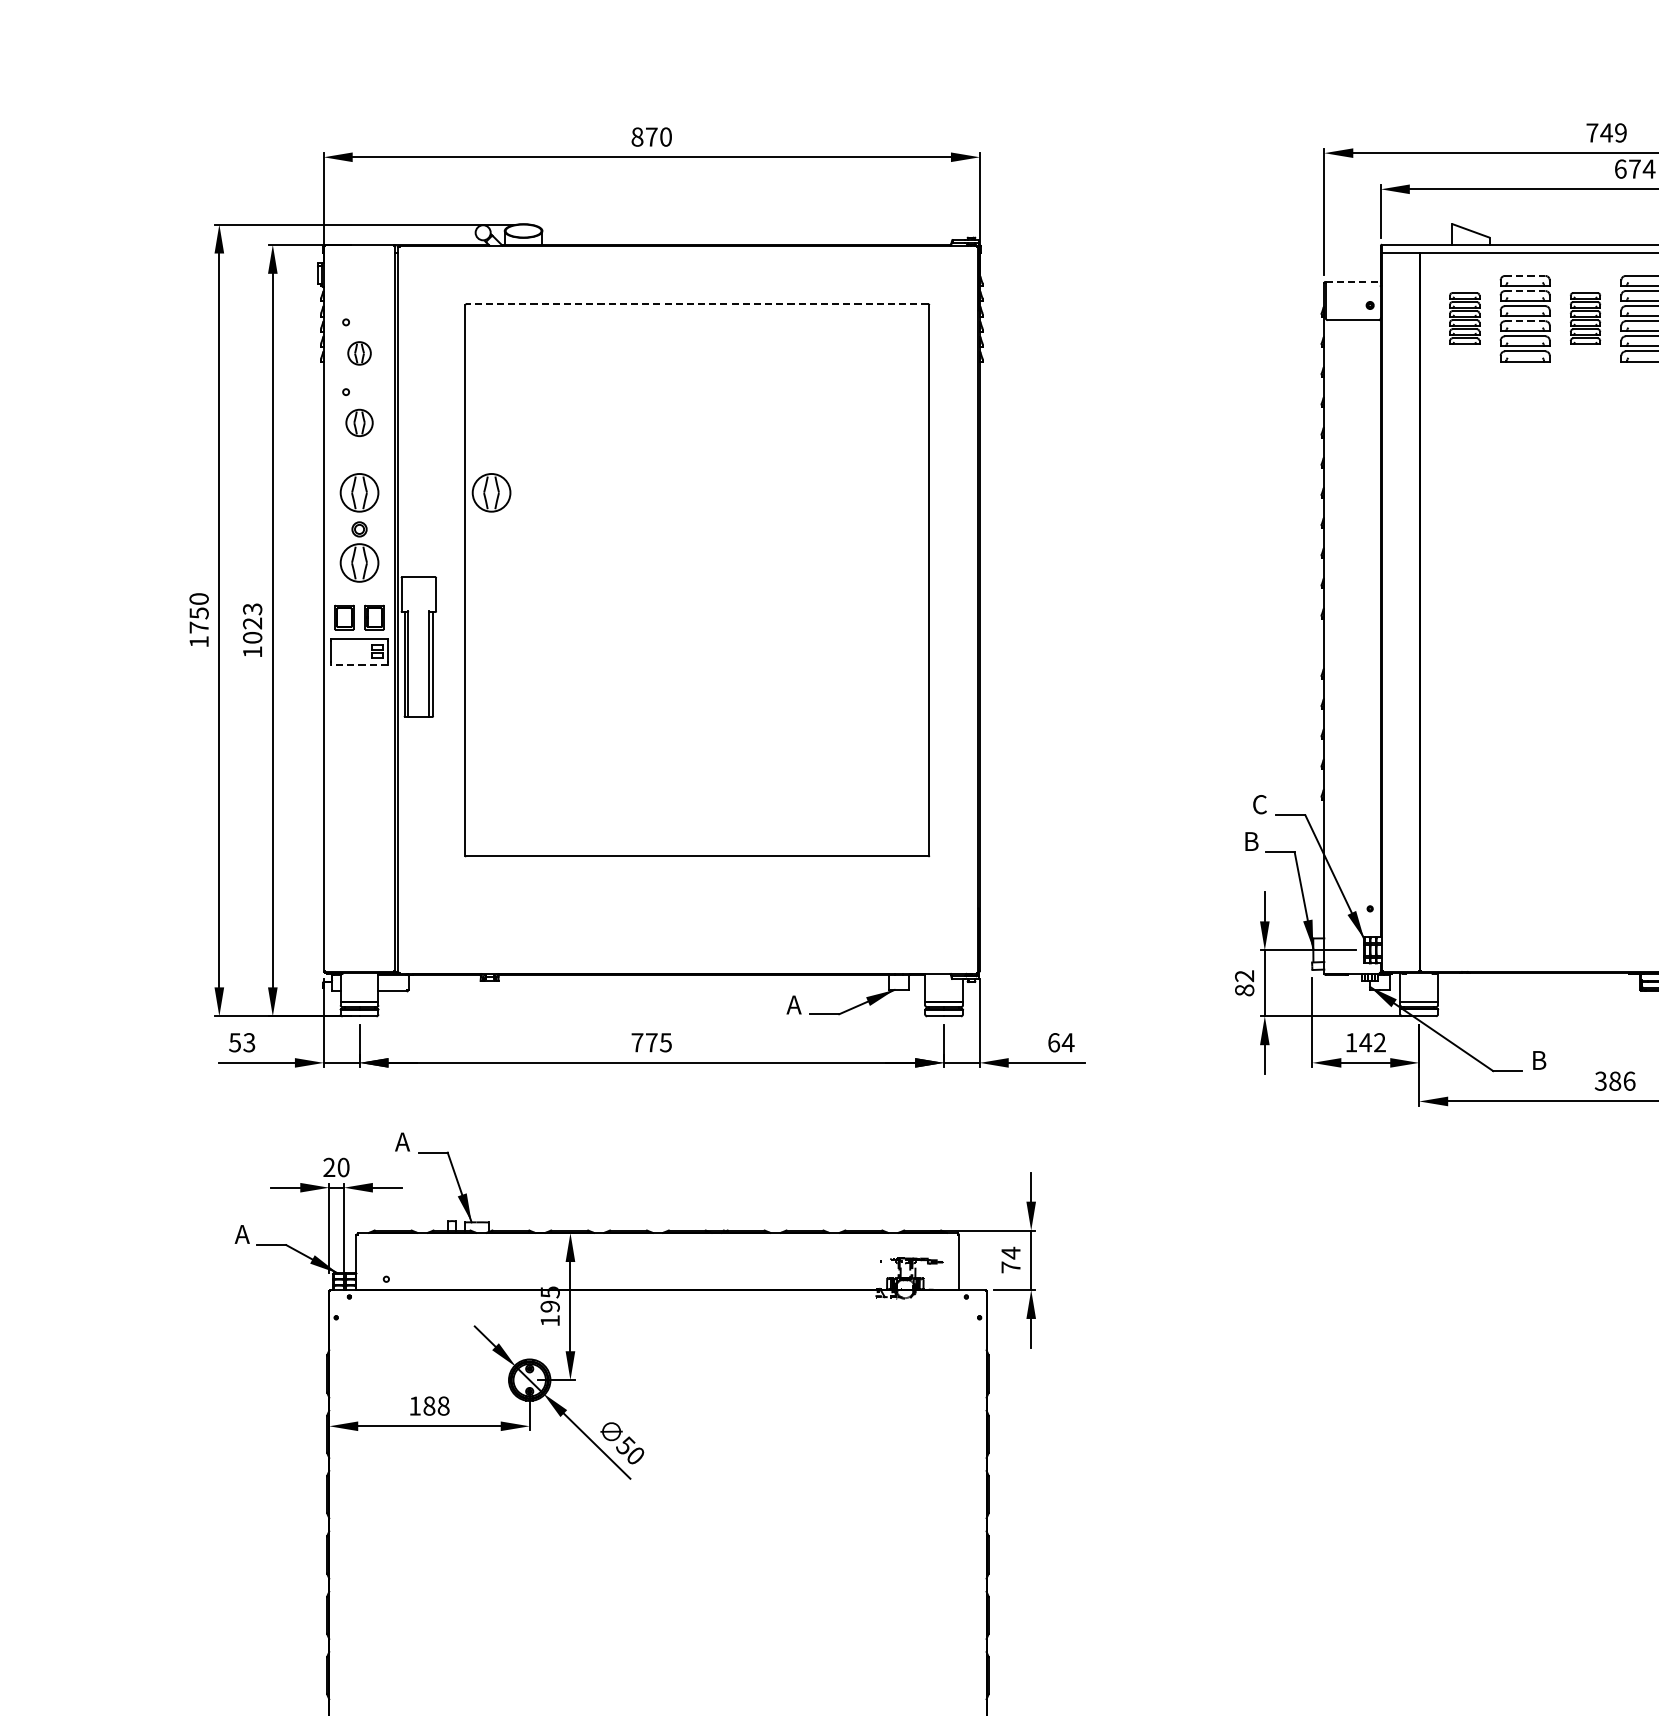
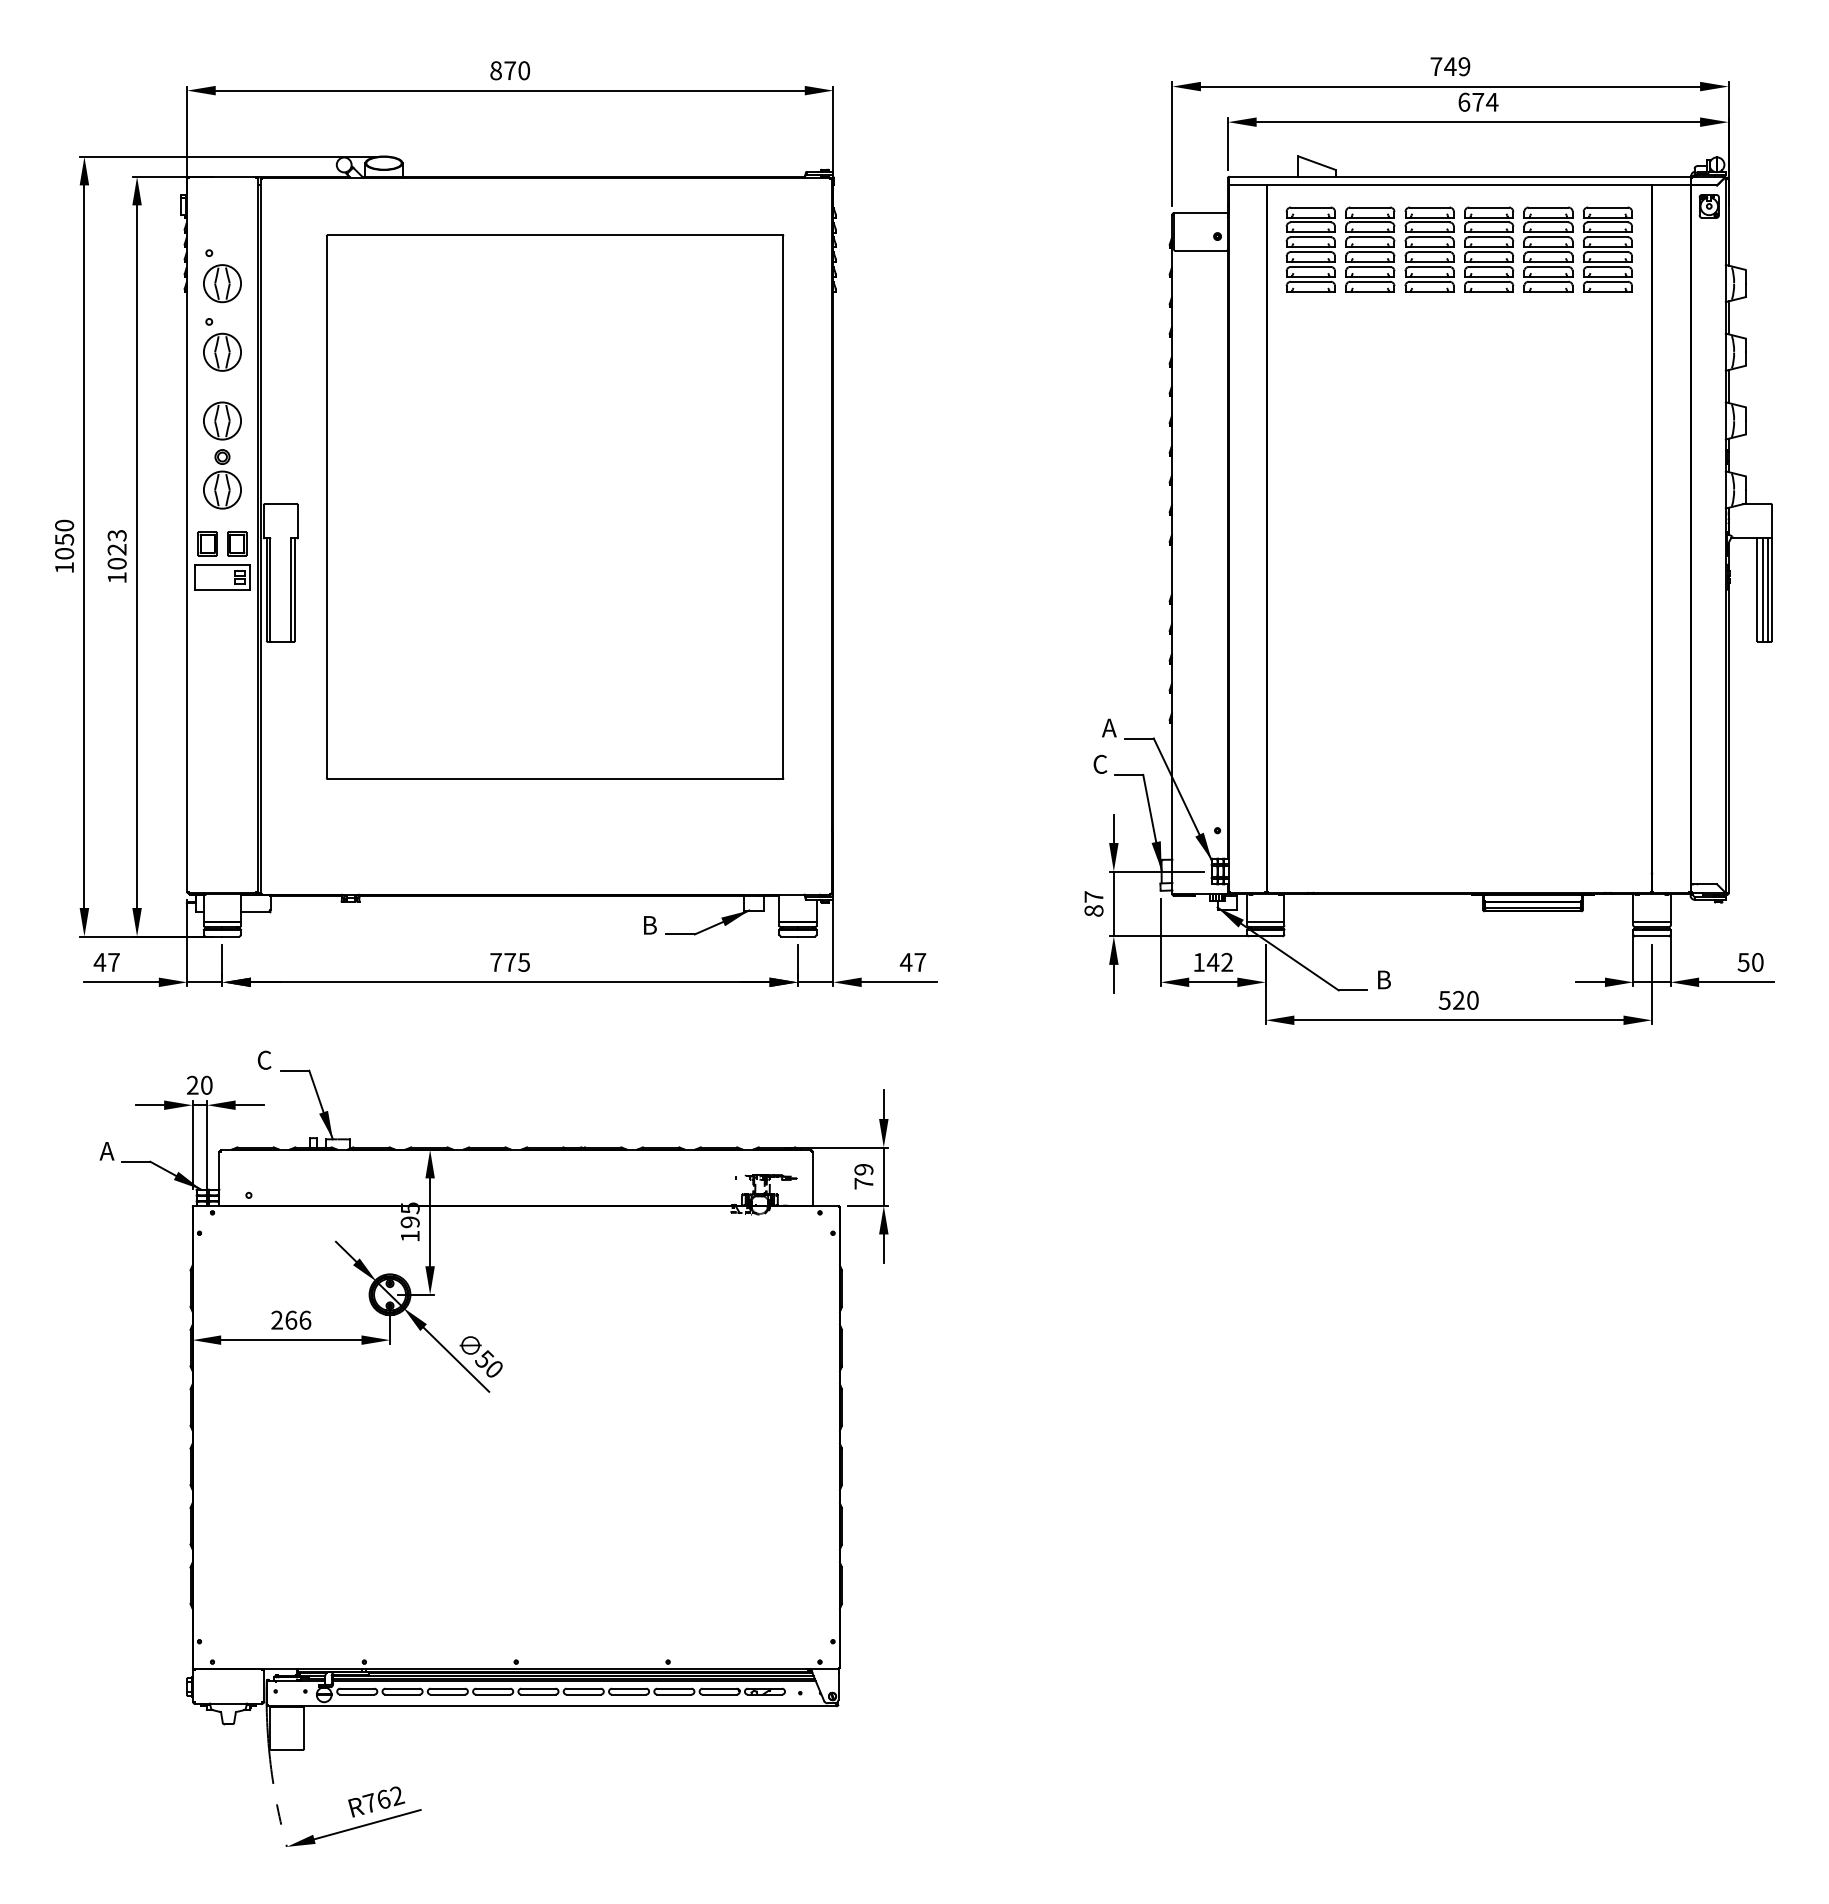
line: (1525, 275) -> (1370, 207), dashed -> solid
line: (1353, 282) -> (1201, 213), dashed -> solid
line: (1525, 291) -> (1370, 222), dashed -> solid
line: (697, 304) -> (555, 235), dashed -> solid
part: (1464, 318) -> (1310, 249), size x1.67
part: (1585, 318) -> (1429, 249), size x1.67
line: (1525, 321) -> (1370, 252), dashed -> solid
part: (359, 353) -> (222, 283), size x1.67
part: (359, 422) -> (222, 351), size x1.43
part: (491, 492) -> (352, 420), removed
text: (199, 627) -> (64, 553), 1750 -> 1050
line: (359, 664) -> (222, 590), dashed -> solid
text: (1260, 804) -> (1109, 727), C -> A
text: (1251, 840) -> (1100, 763), B -> C
text: (1244, 975) -> (1093, 896), 82 -> 87
text: (794, 1005) -> (650, 925), A -> B
text: (241, 1041) -> (106, 961), 53 -> 47
text: (1060, 1041) -> (912, 961), 64 -> 47
text: (1614, 1080) -> (1458, 999), 386 -> 520
text: (402, 1141) -> (264, 1059), A -> C
text: (1010, 1252) -> (863, 1169), 74 -> 79
text: (429, 1405) -> (291, 1319), 188 -> 266

